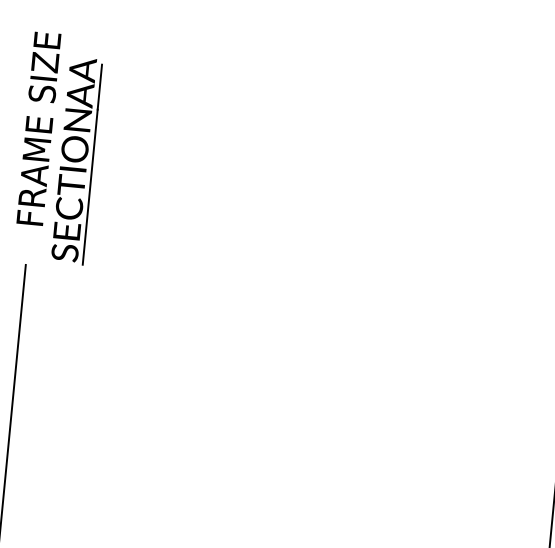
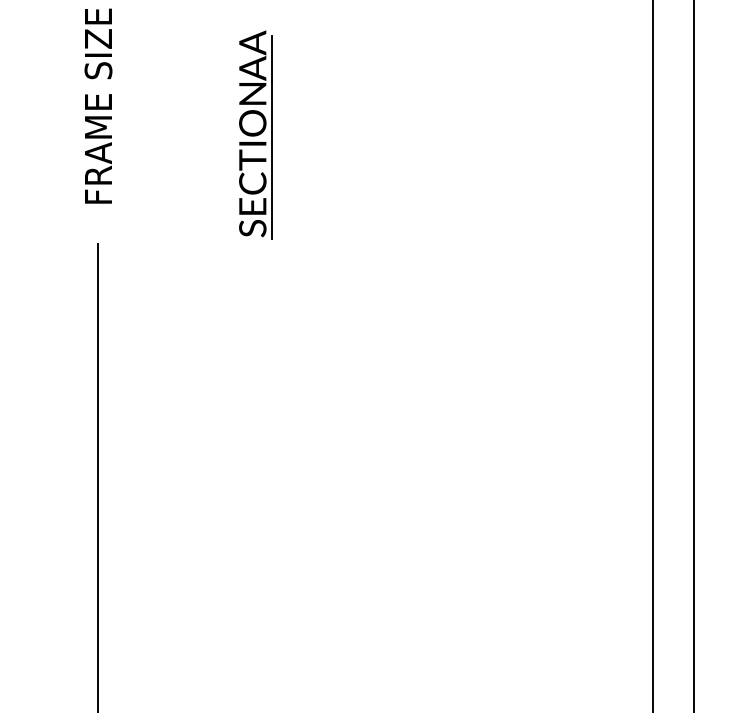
part: (76, 160) -> (255, 134), moved

